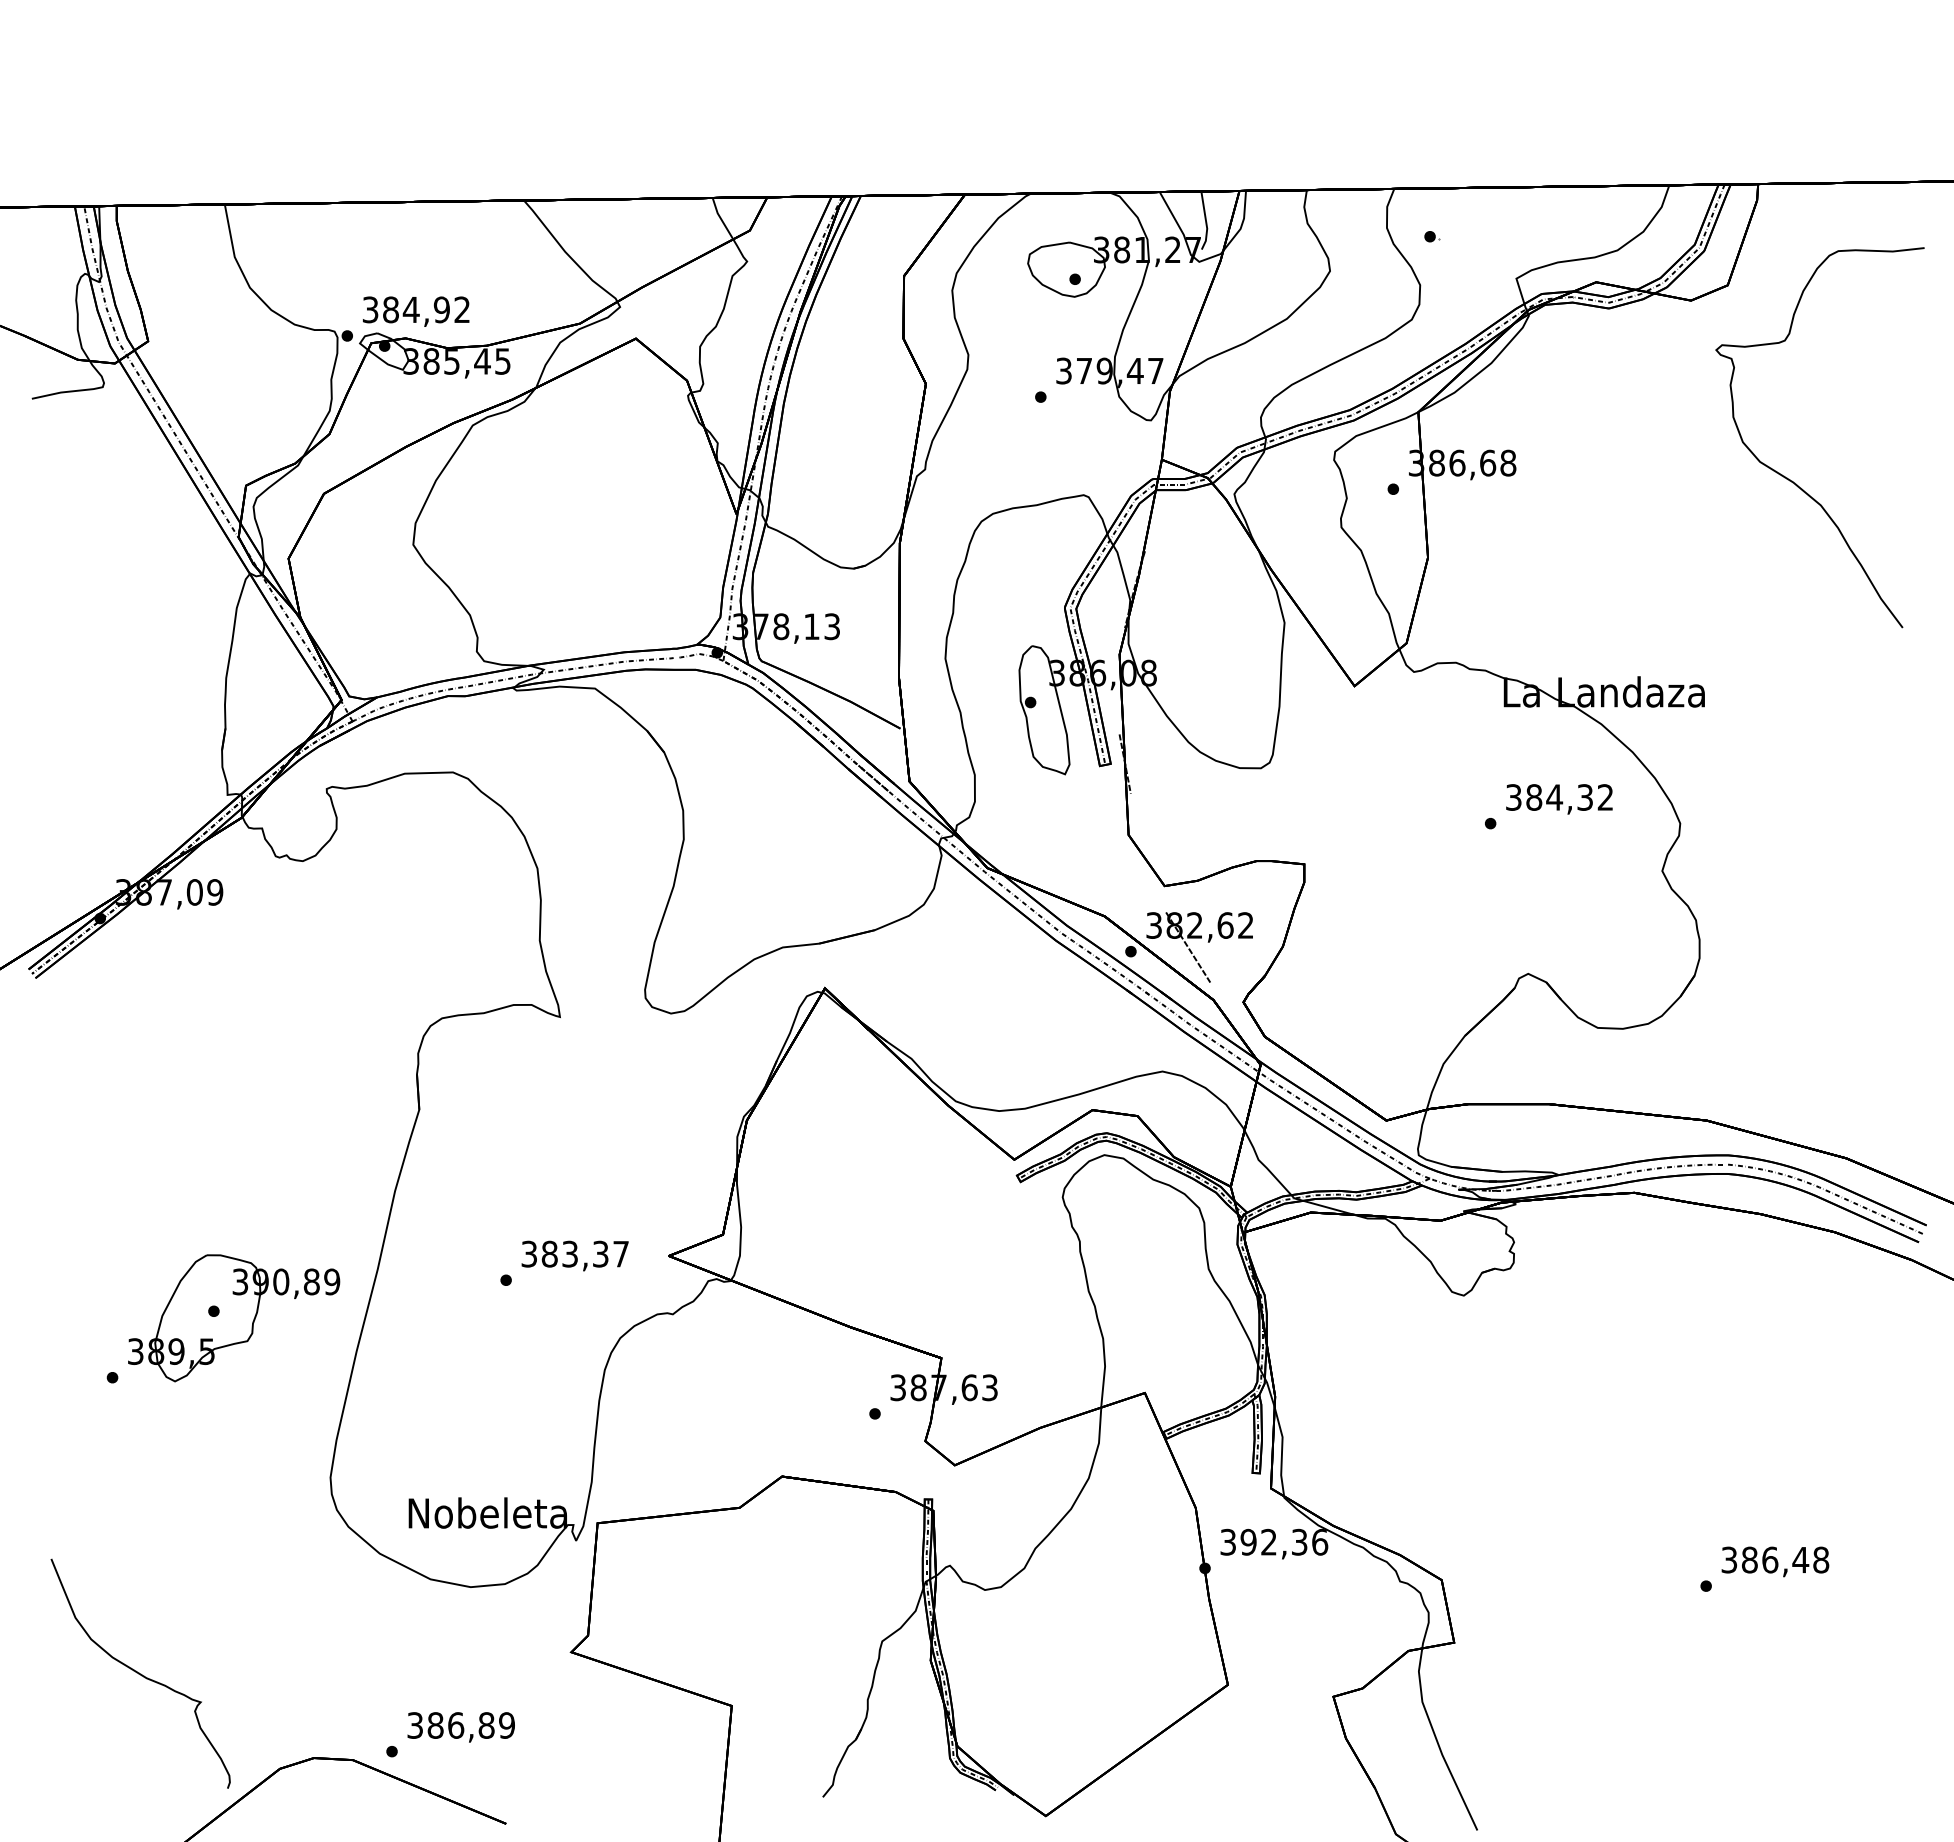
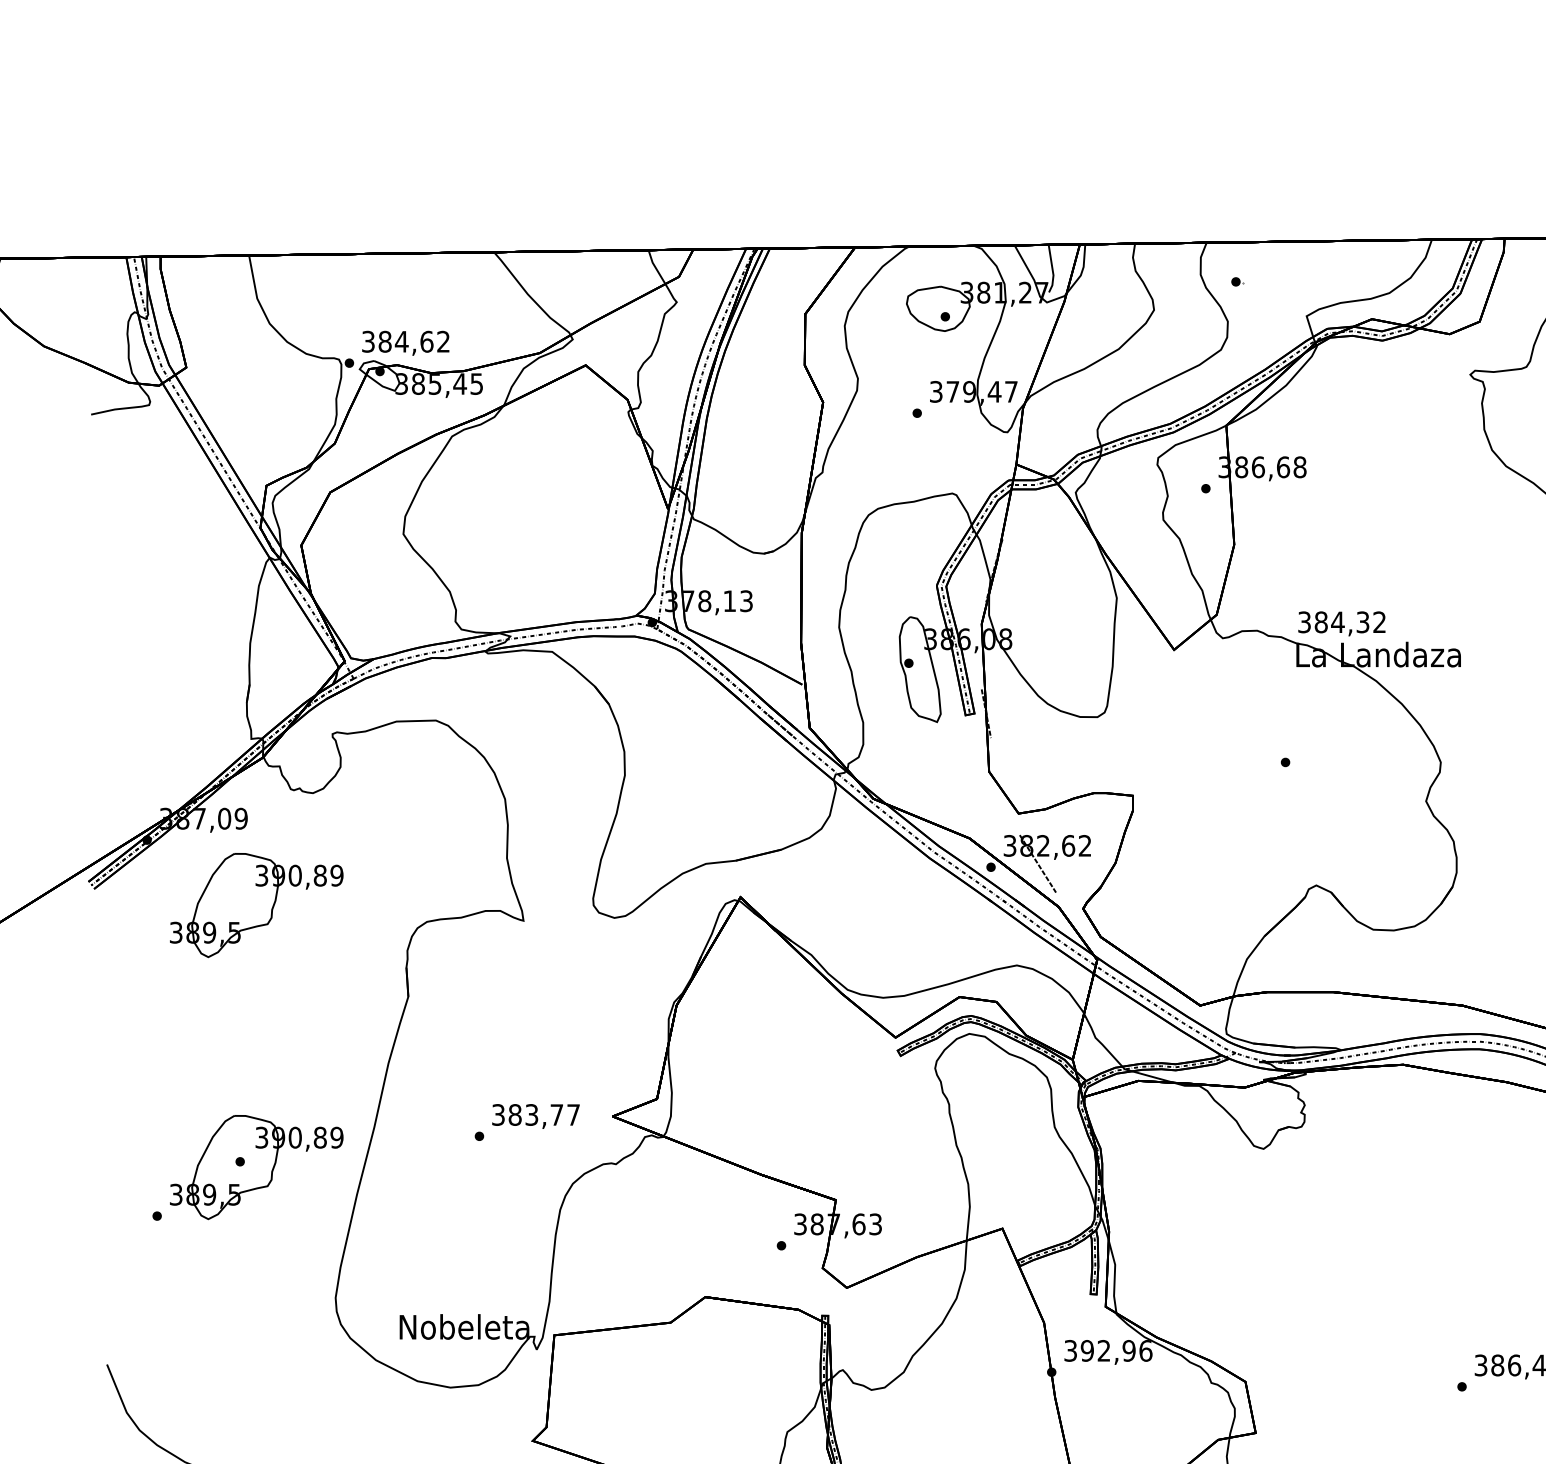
text: (441, 309) -> (426, 341), 384,92 -> 384,62
text: (1559, 799) -> (1341, 623), moved
part: (234, 998) -> (257, 905), added
text: (600, 1253) -> (556, 1114), 383,37 -> 383,77
text: (1299, 1542) -> (1129, 1351), 392,36 -> 392,96

